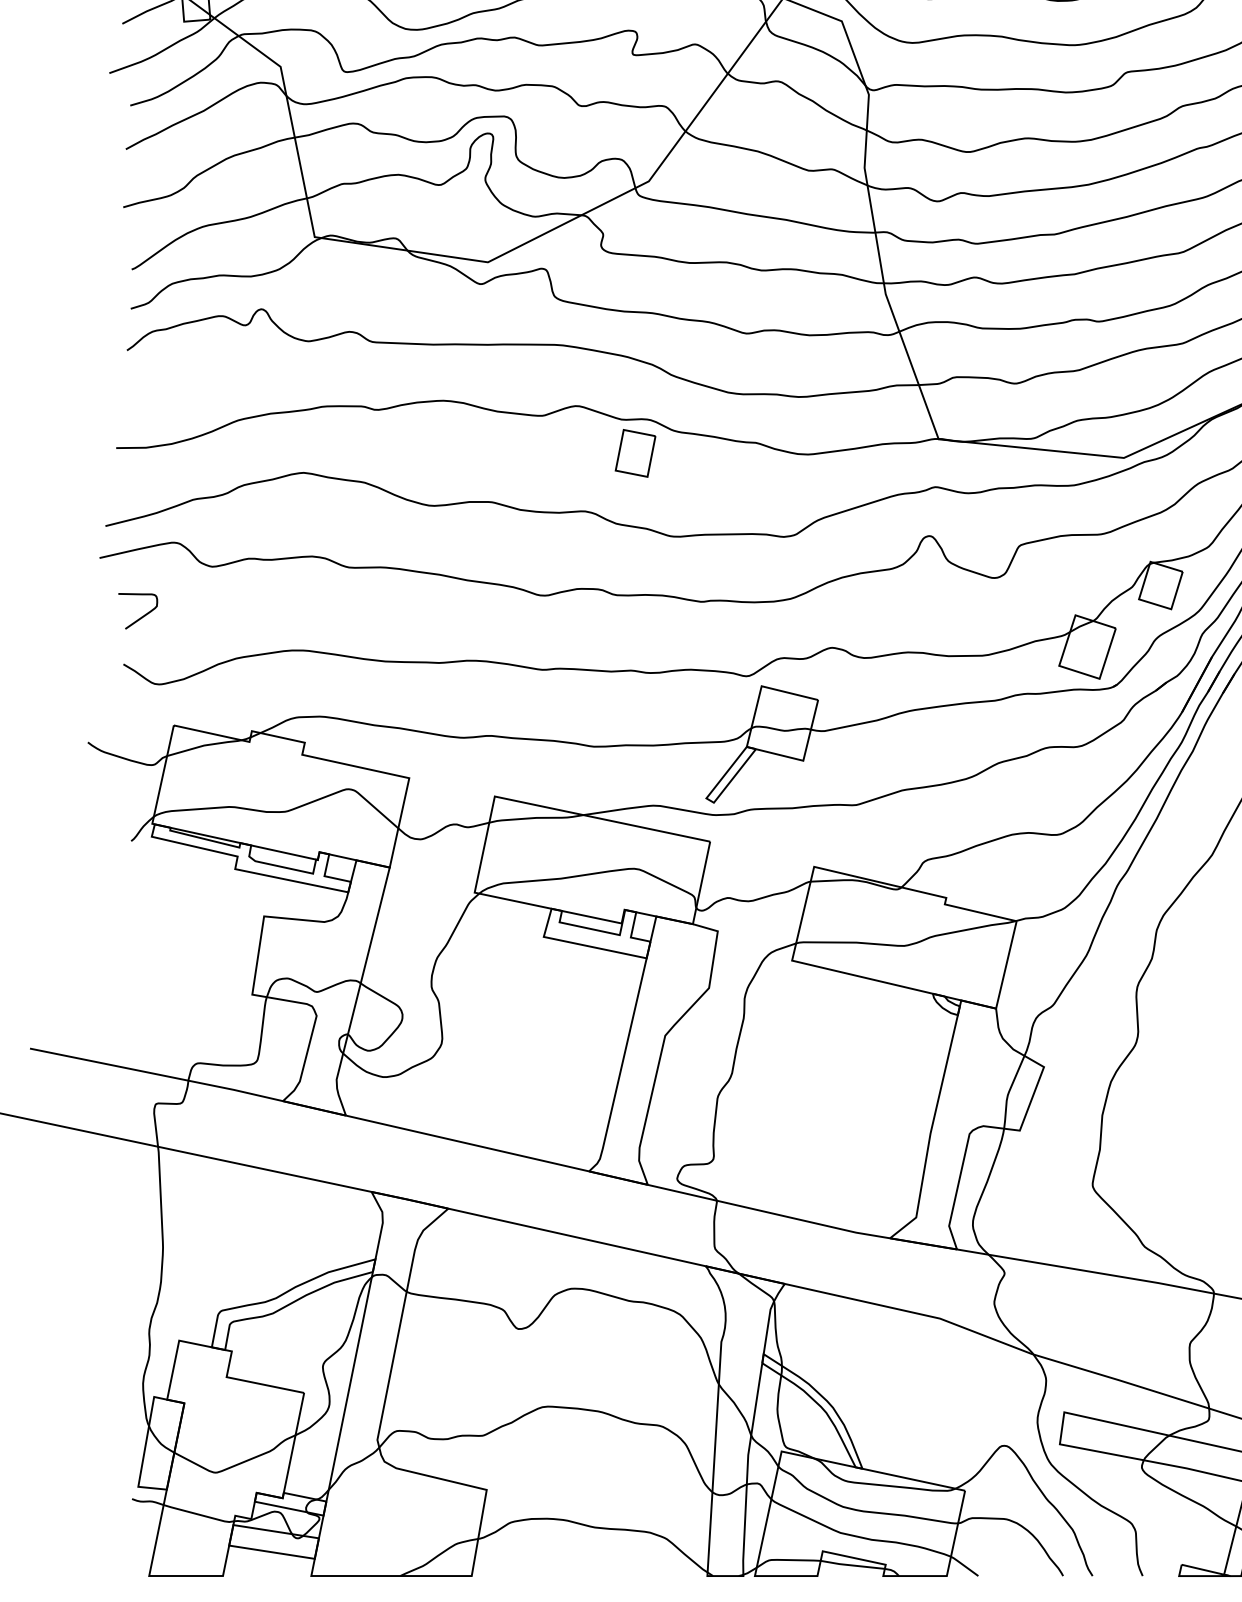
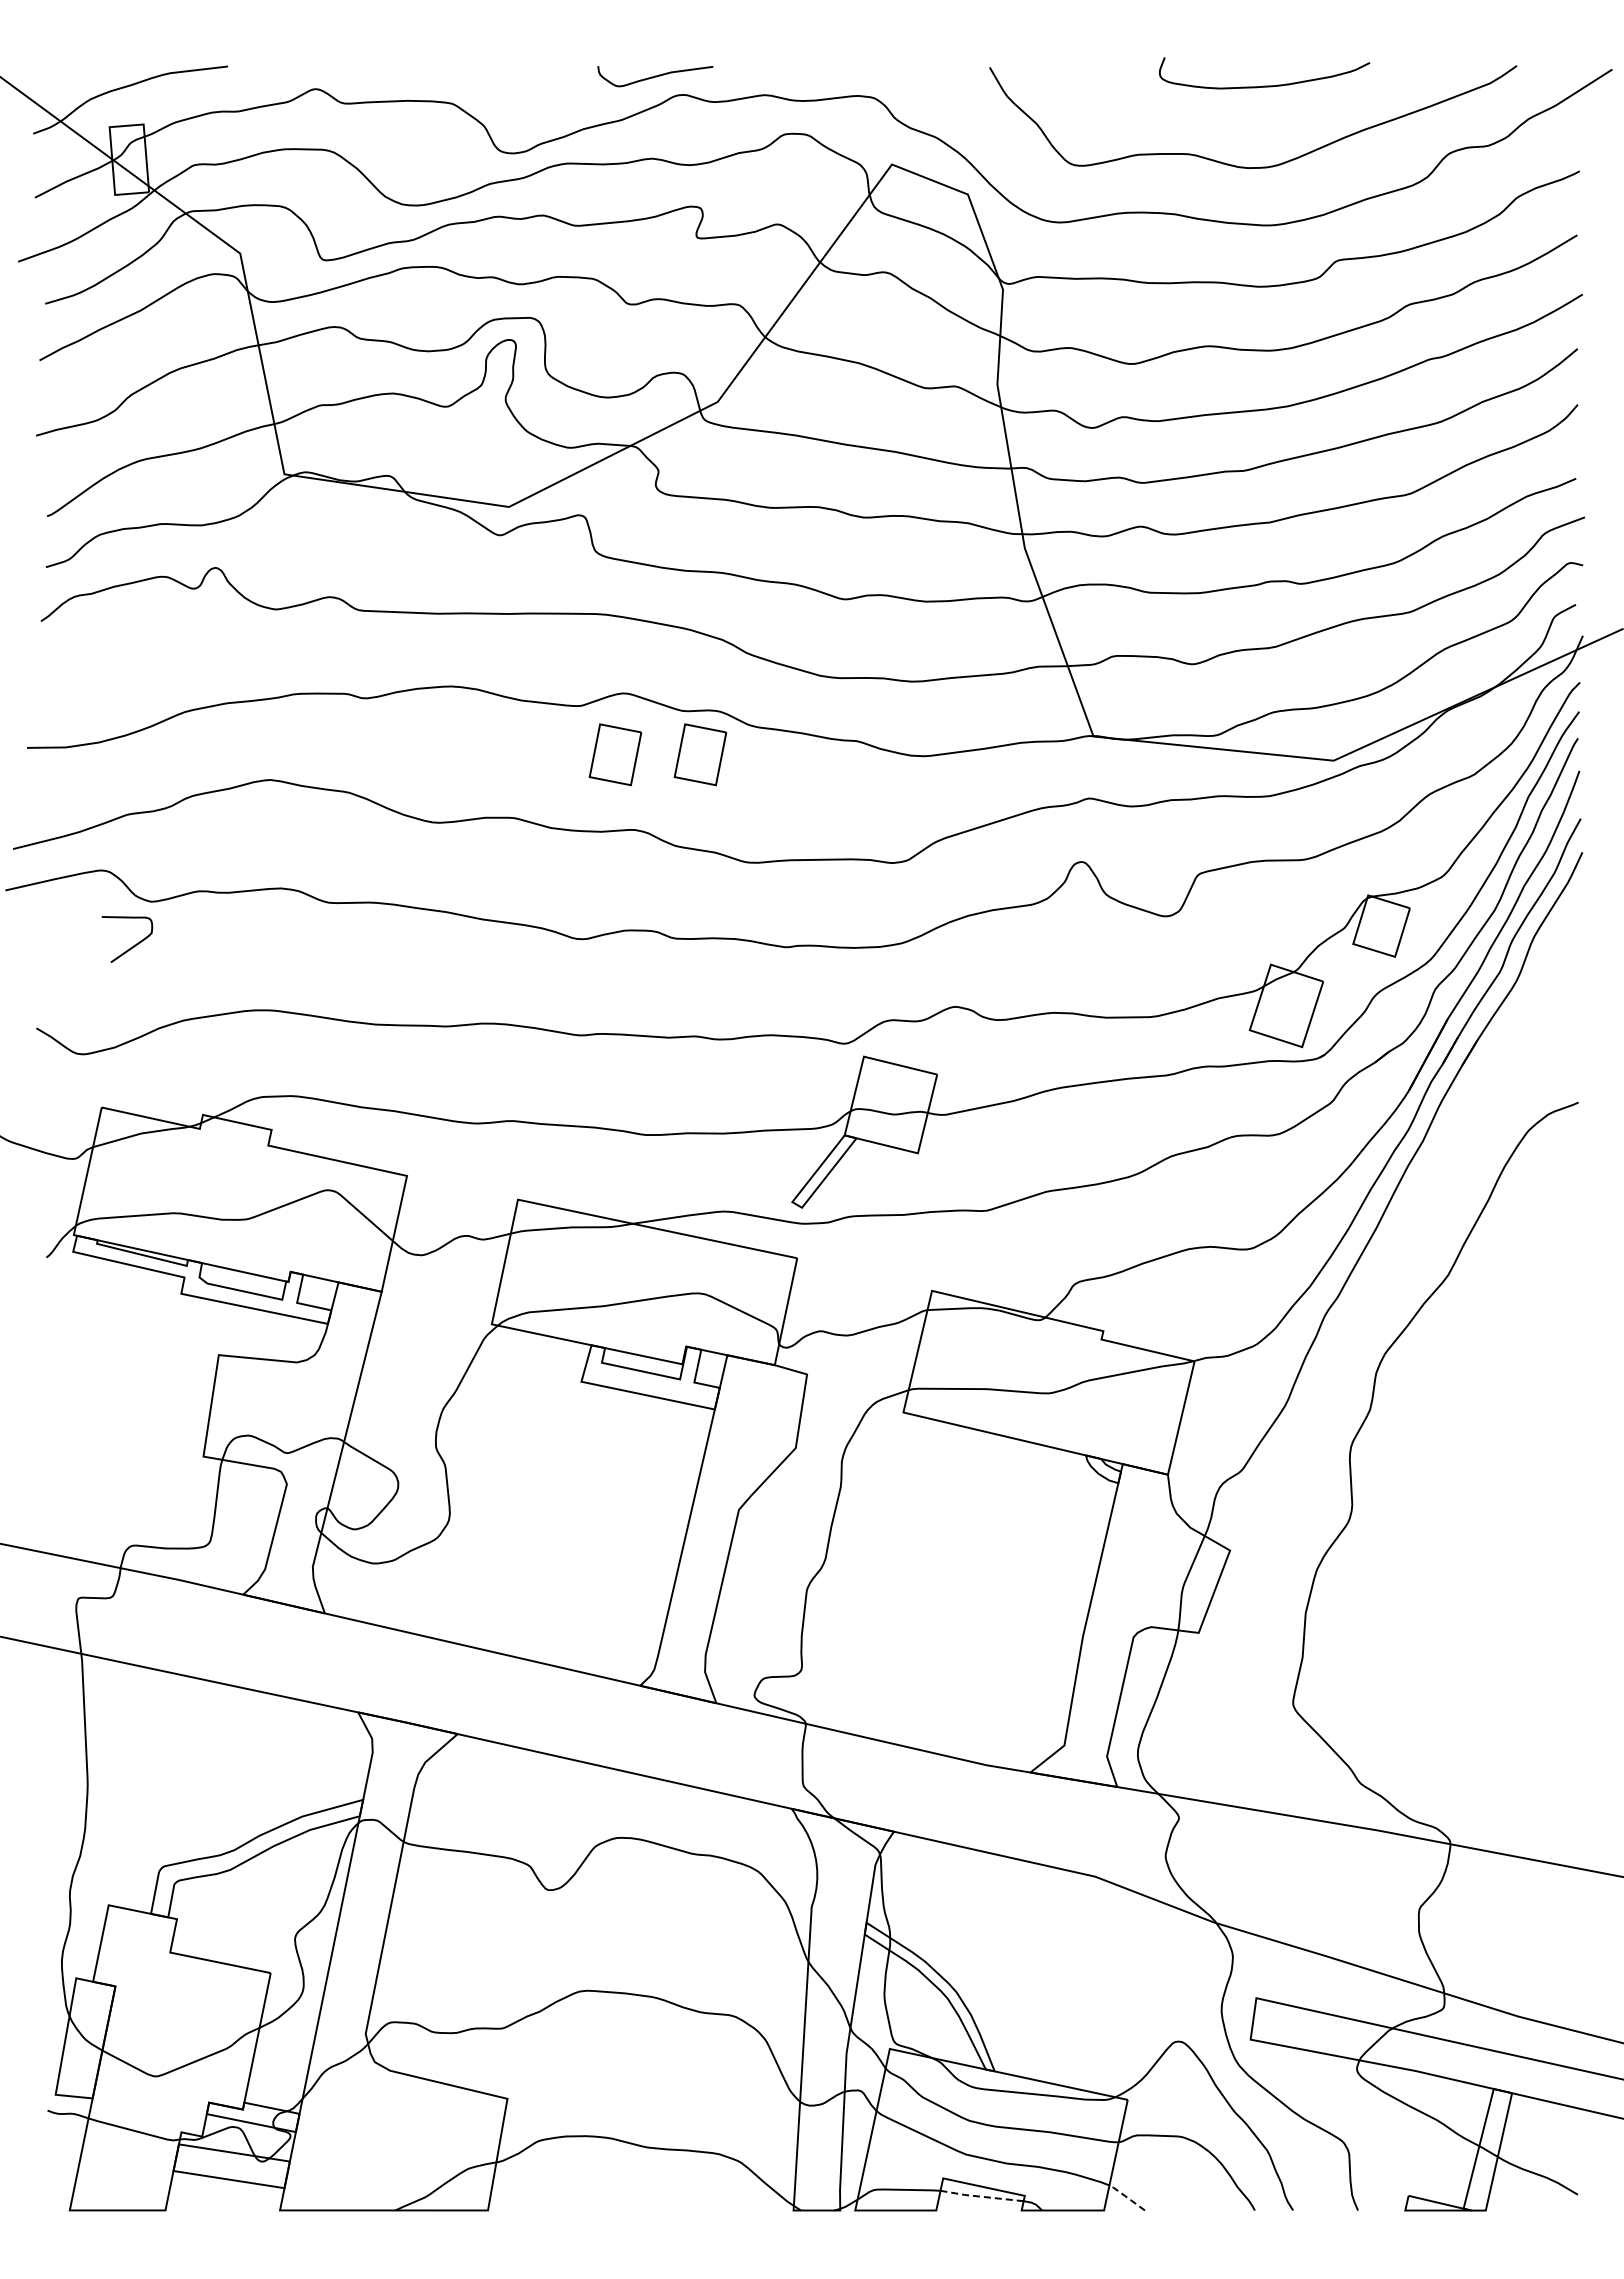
part: (570, 453) -> (615, 754), added
curve: (142, 615) -> (133, 945), moved
line: (852, 1565) -> (981, 2196), solid -> dashed
line: (964, 1565) -> (1126, 2196), solid -> dashed

